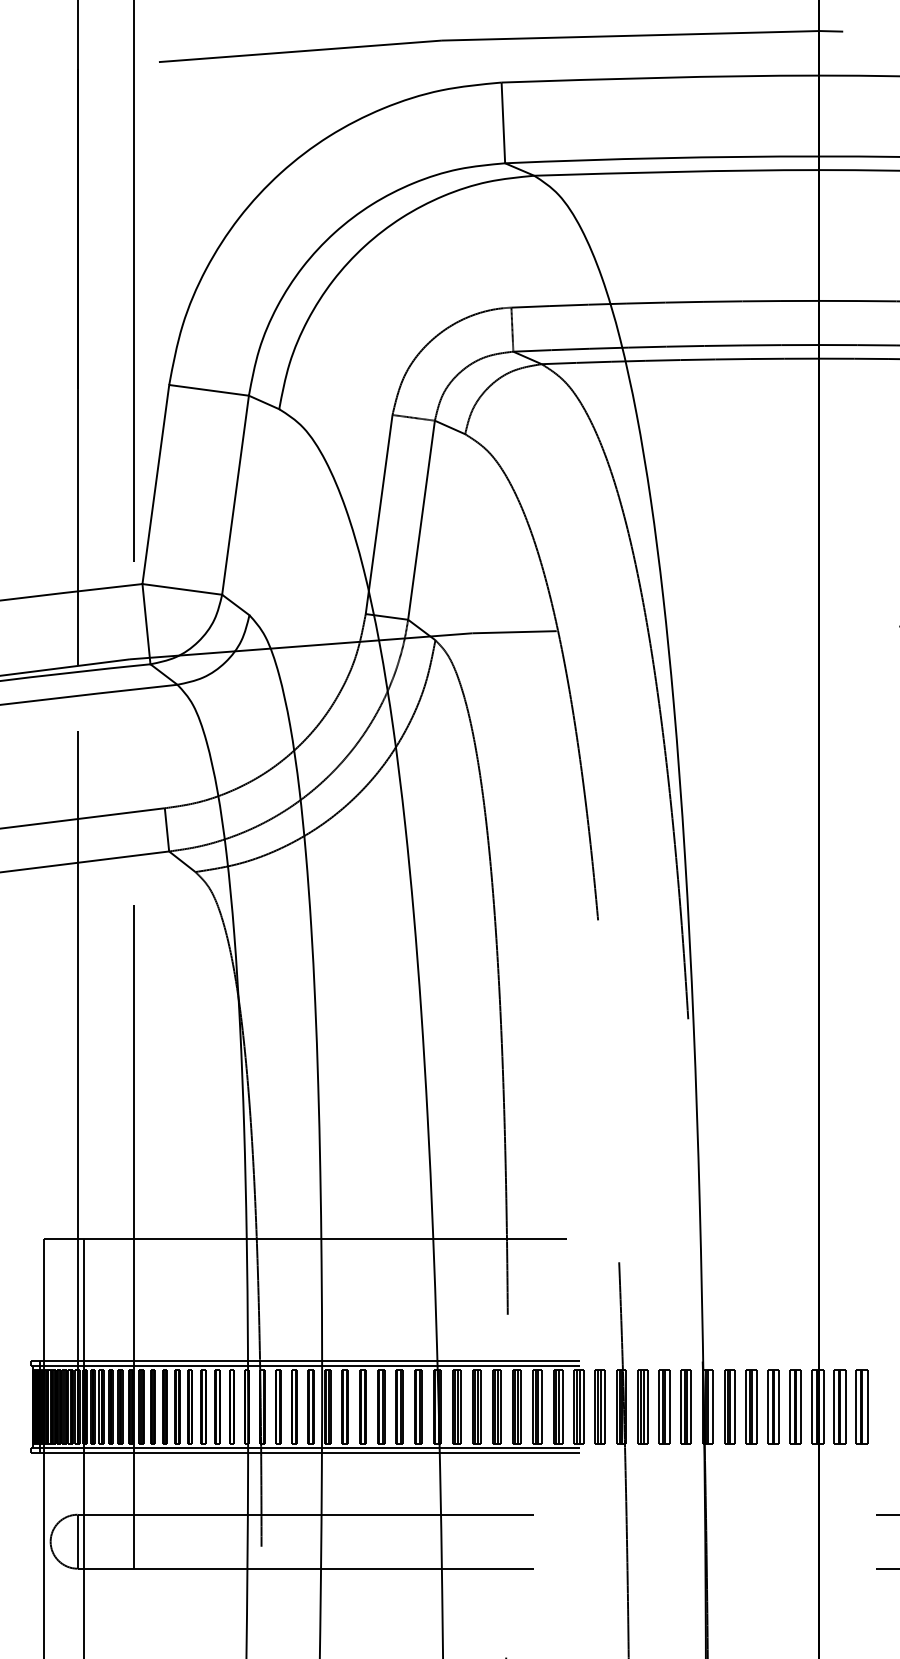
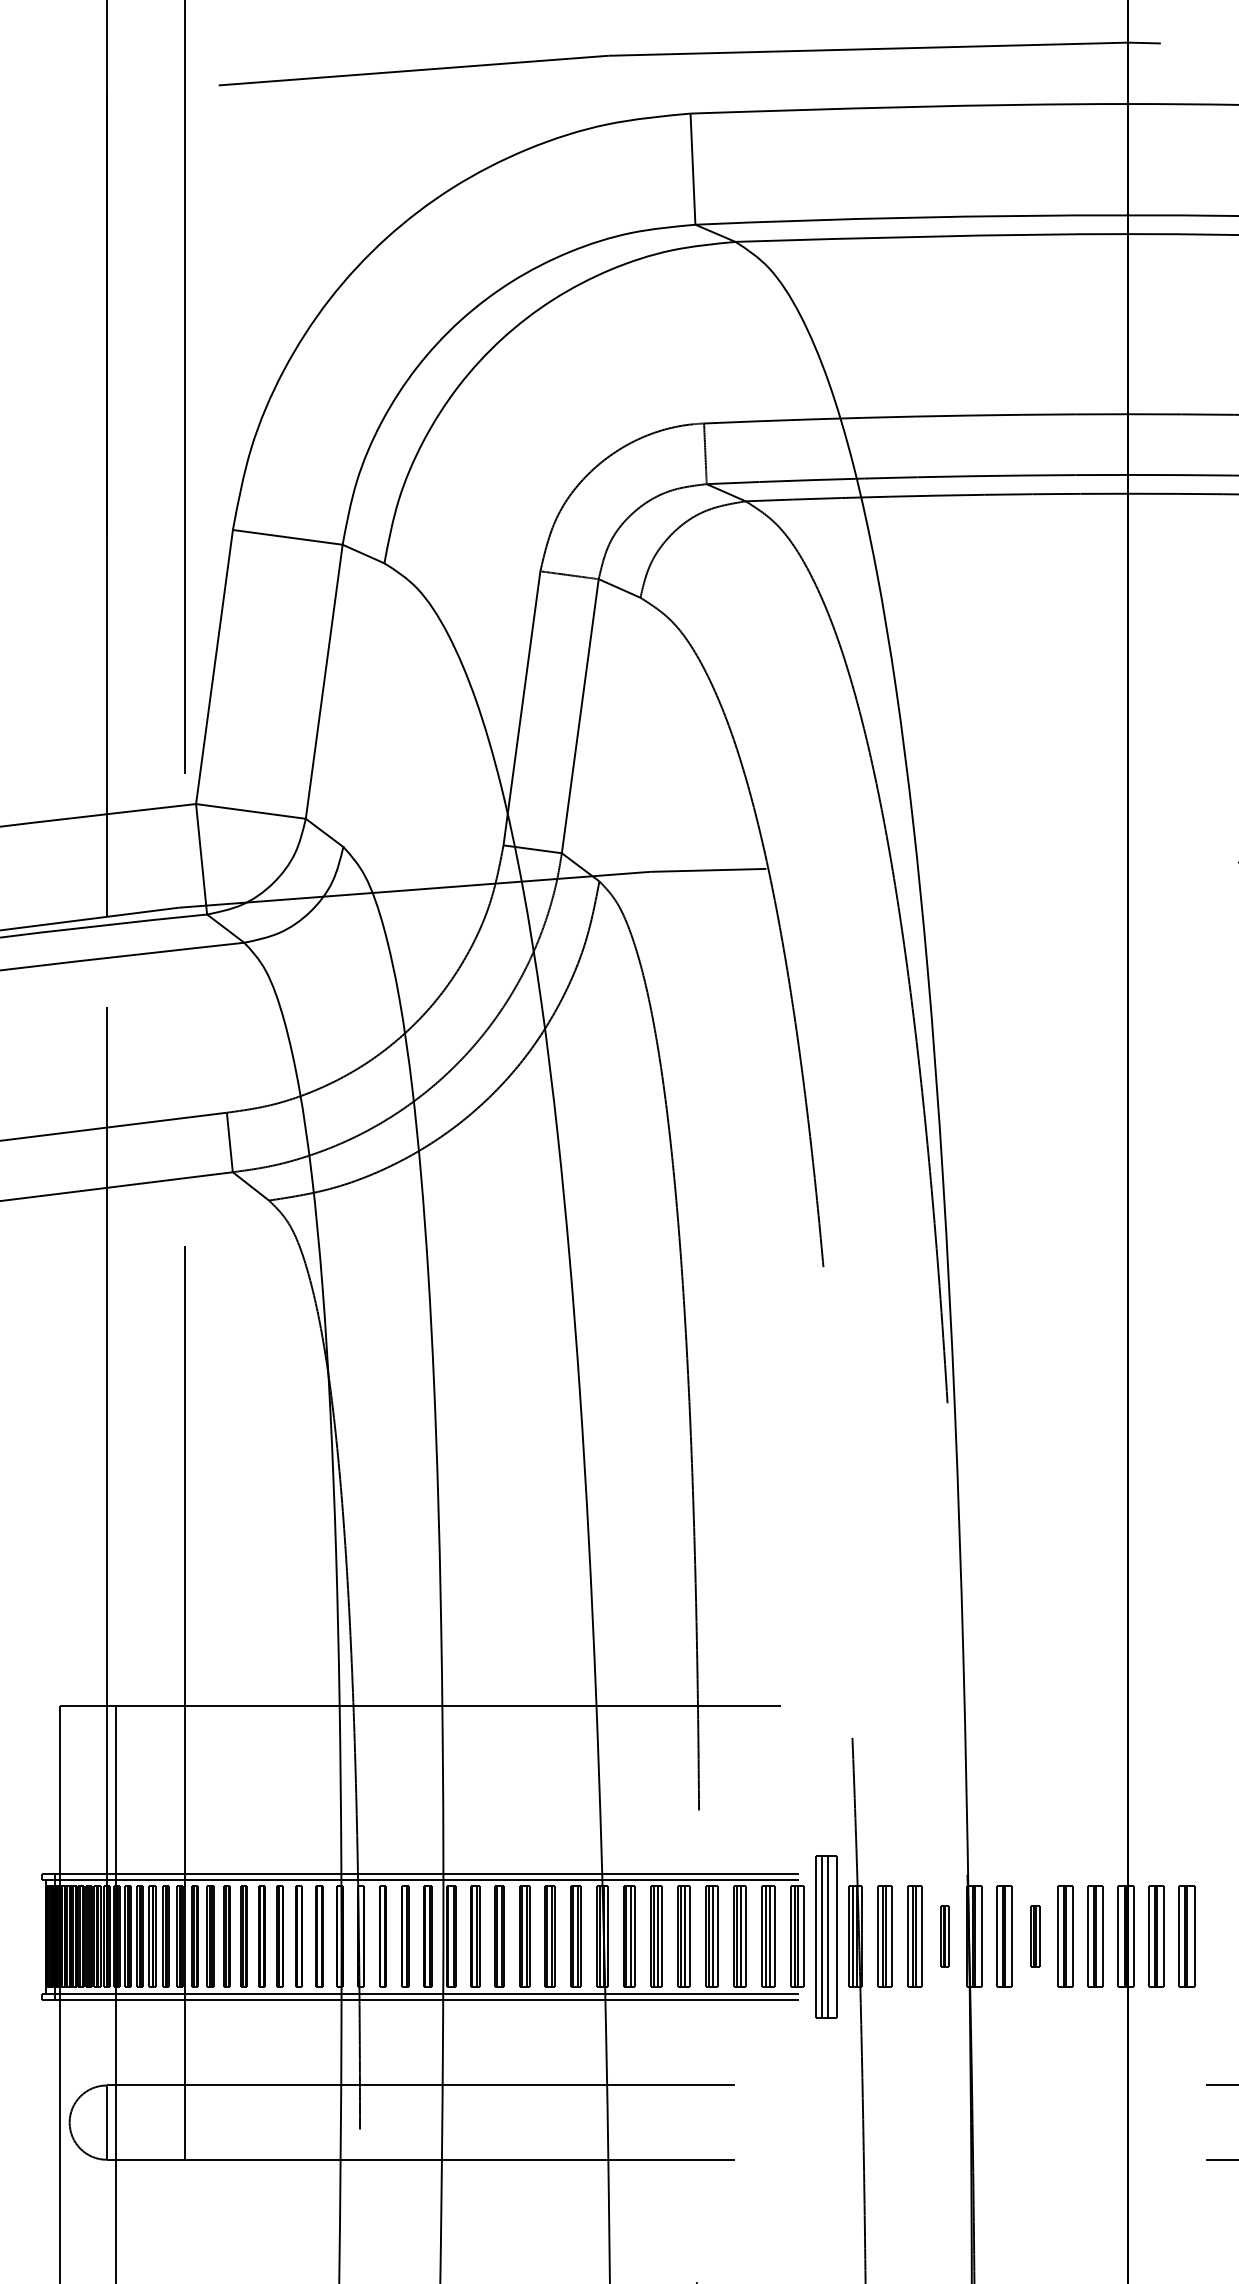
part: (600, 1406) -> (826, 1936), size x1.6
part: (686, 1406) -> (944, 1936), size x0.6
part: (752, 1406) -> (1035, 1936), size x0.6

